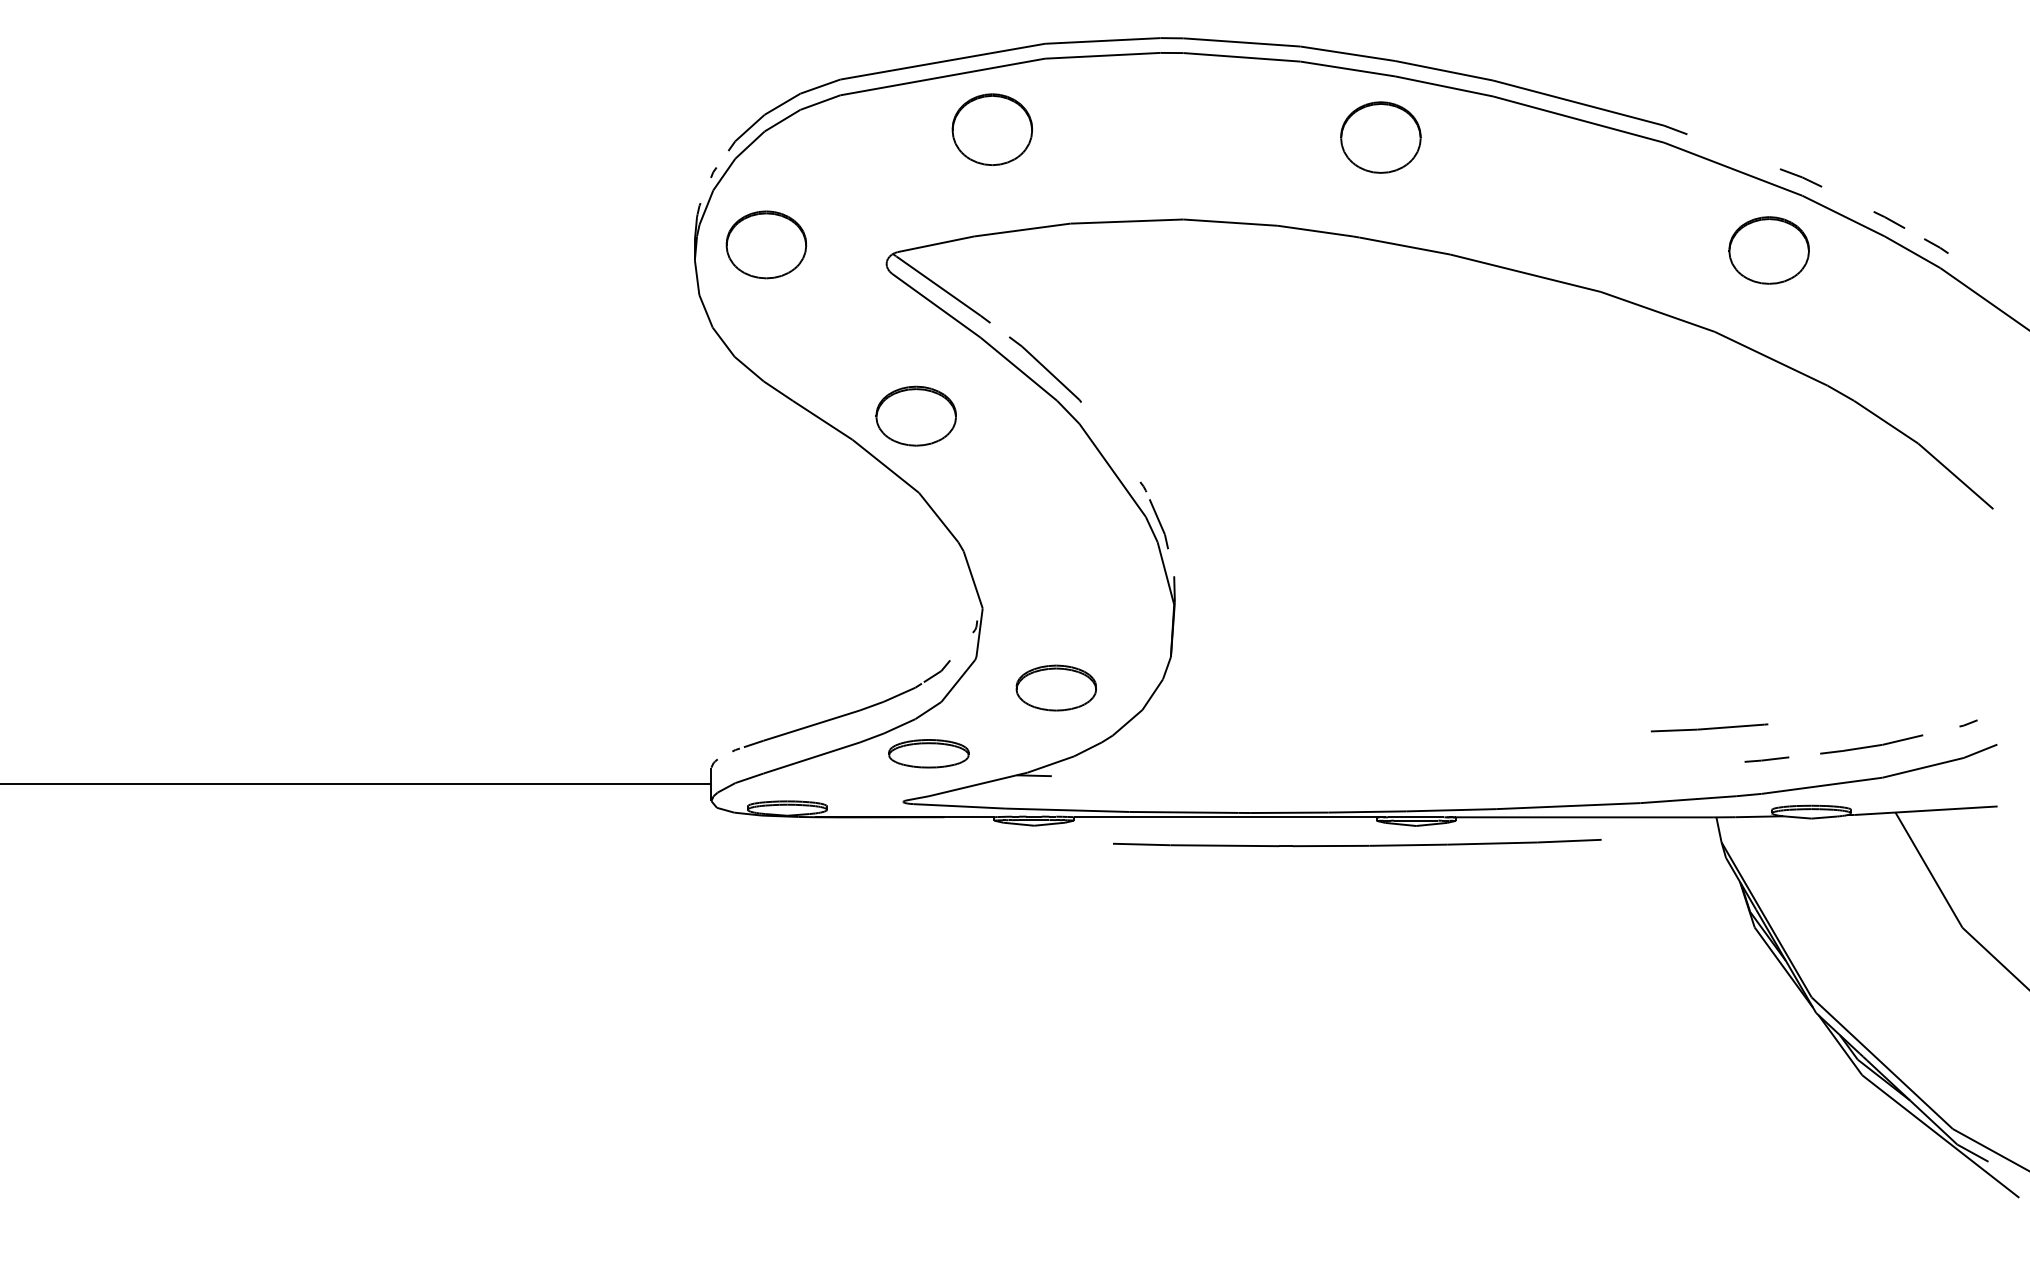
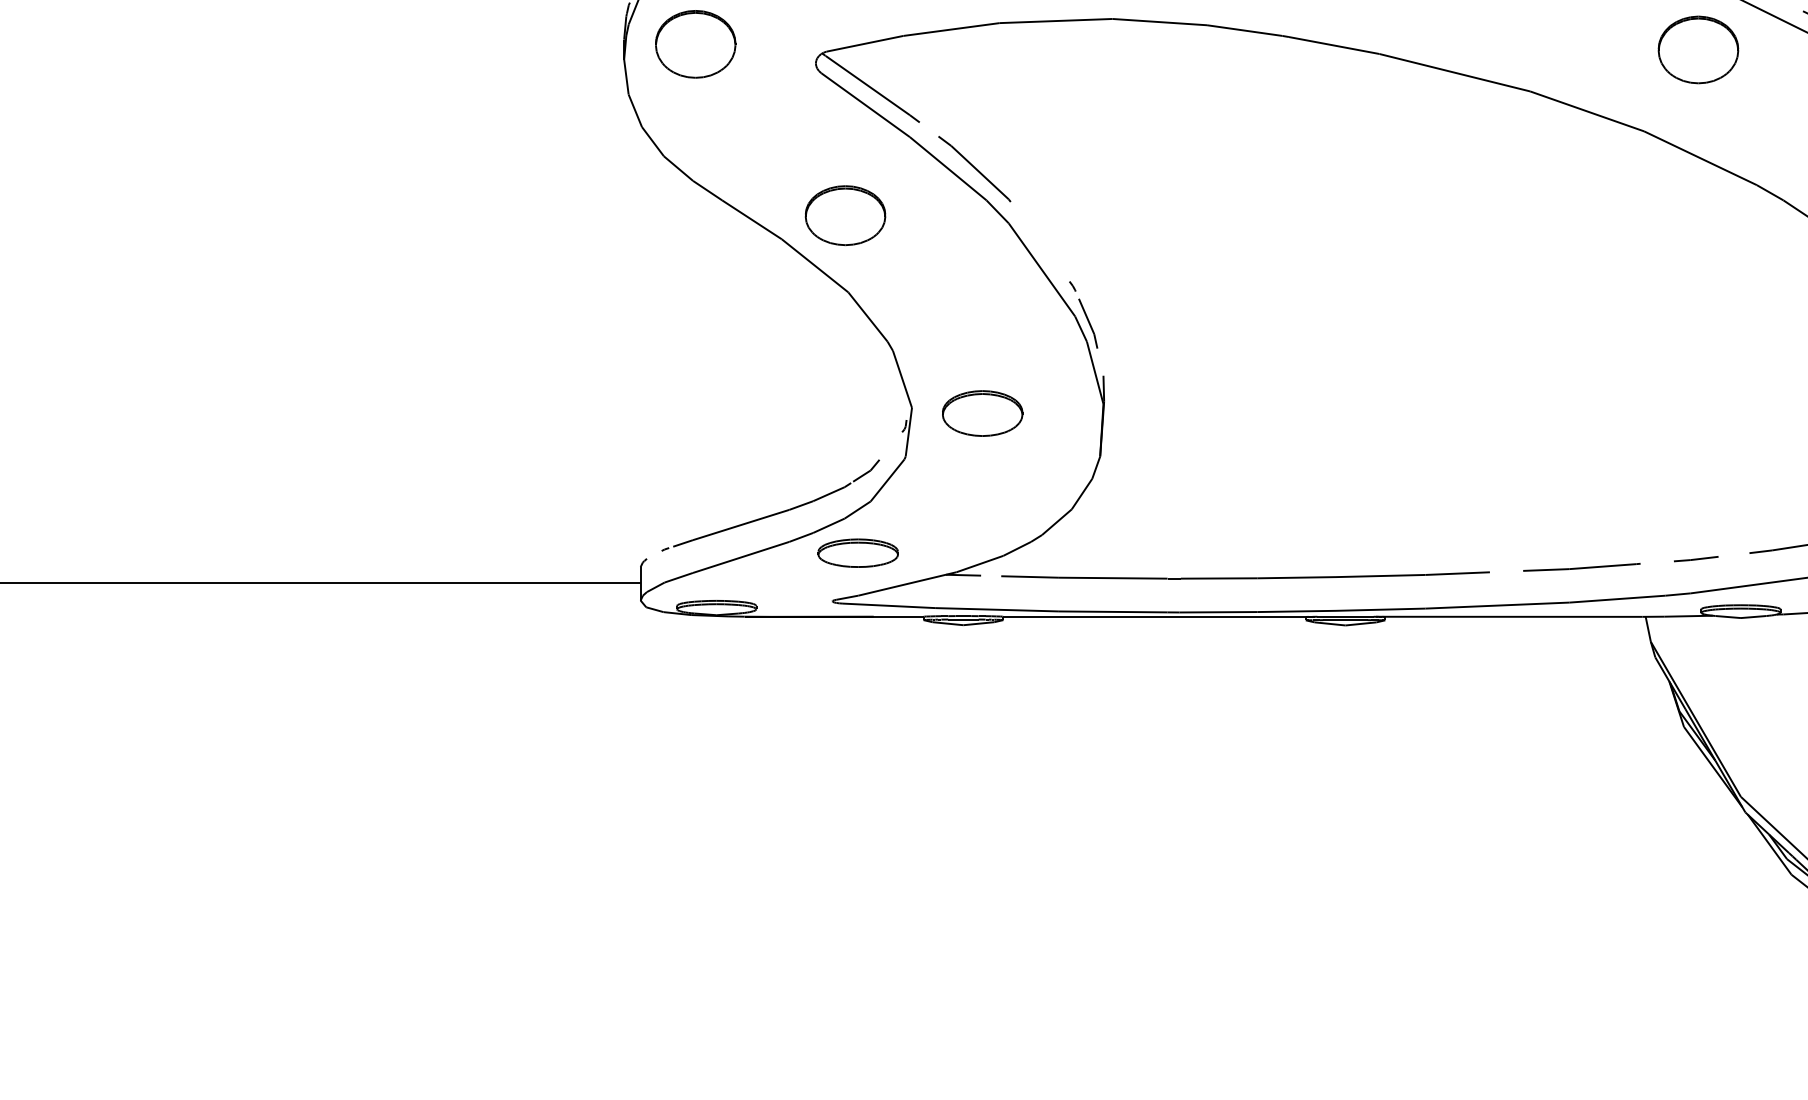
part: (1055, 687) -> (981, 412), moved
line: (1709, 727) -> (1581, 566), moved
part: (1357, 843) -> (1245, 575), moved

